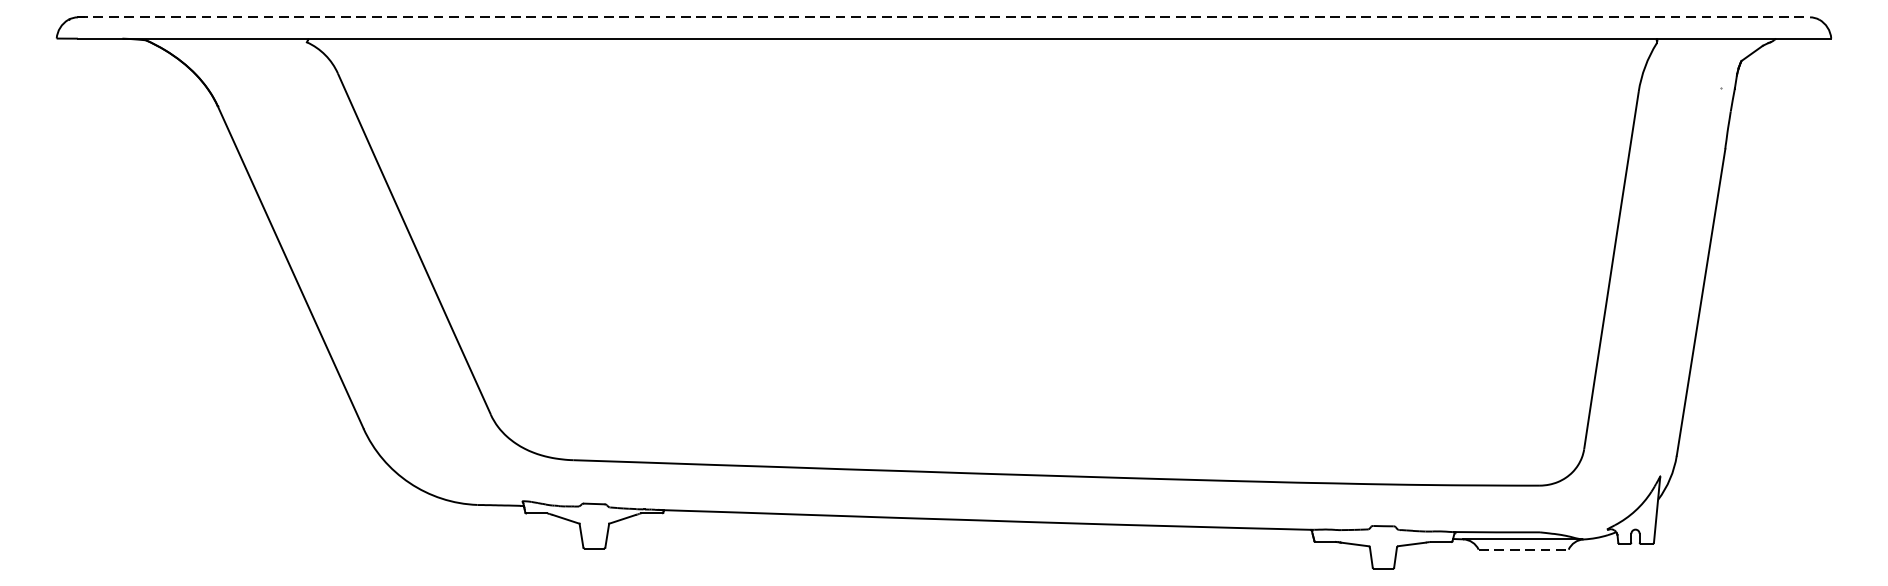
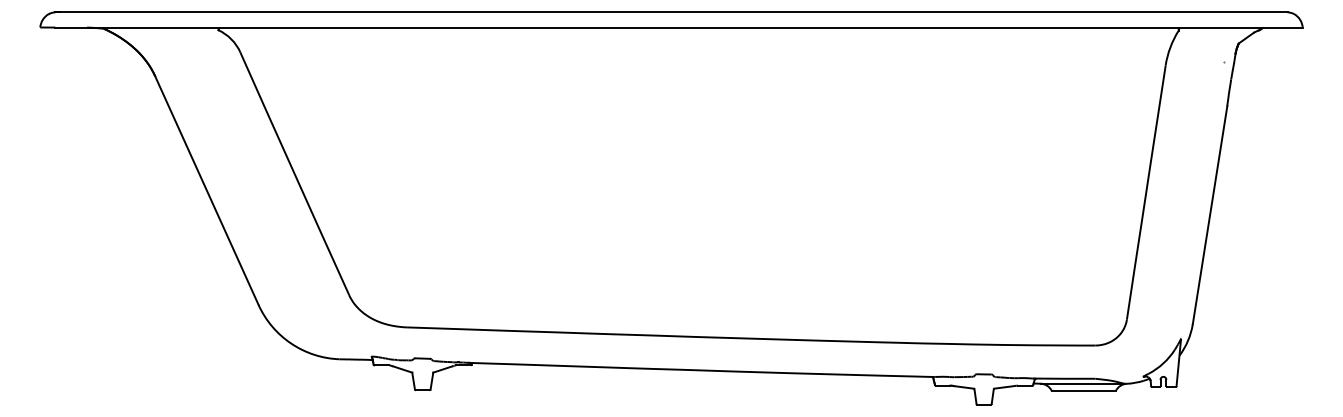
line: (944, 17) -> (671, 12), dashed -> solid
line: (1523, 550) -> (1083, 391), dashed -> solid

